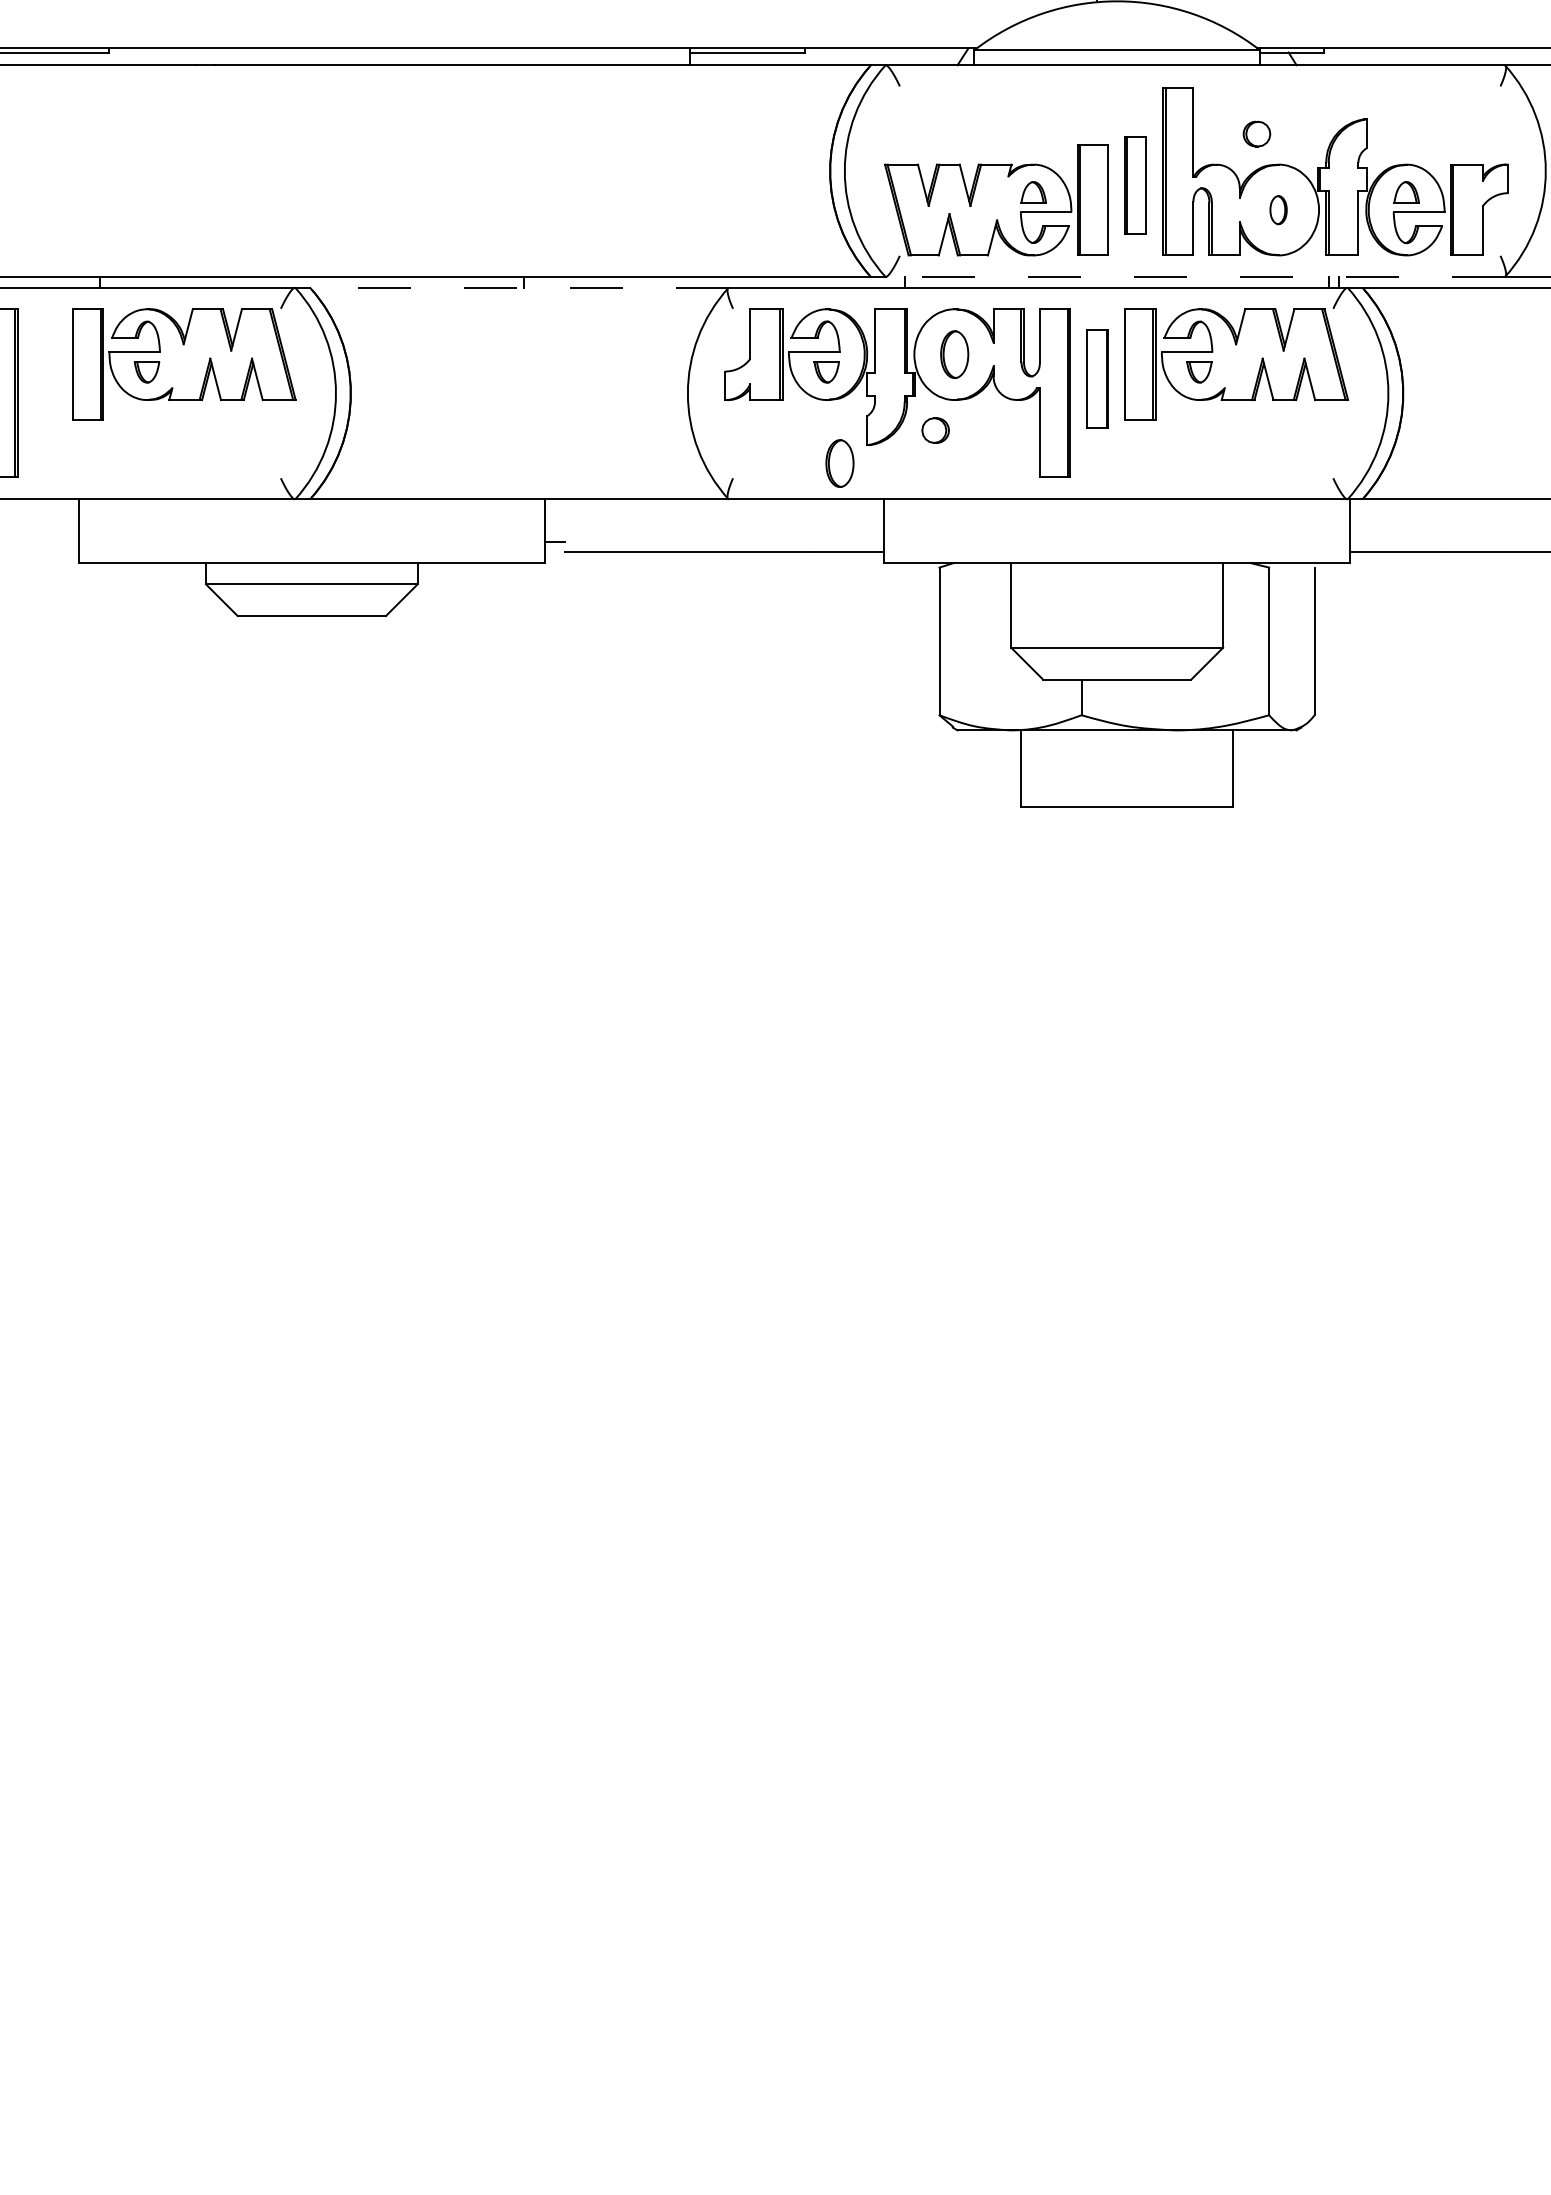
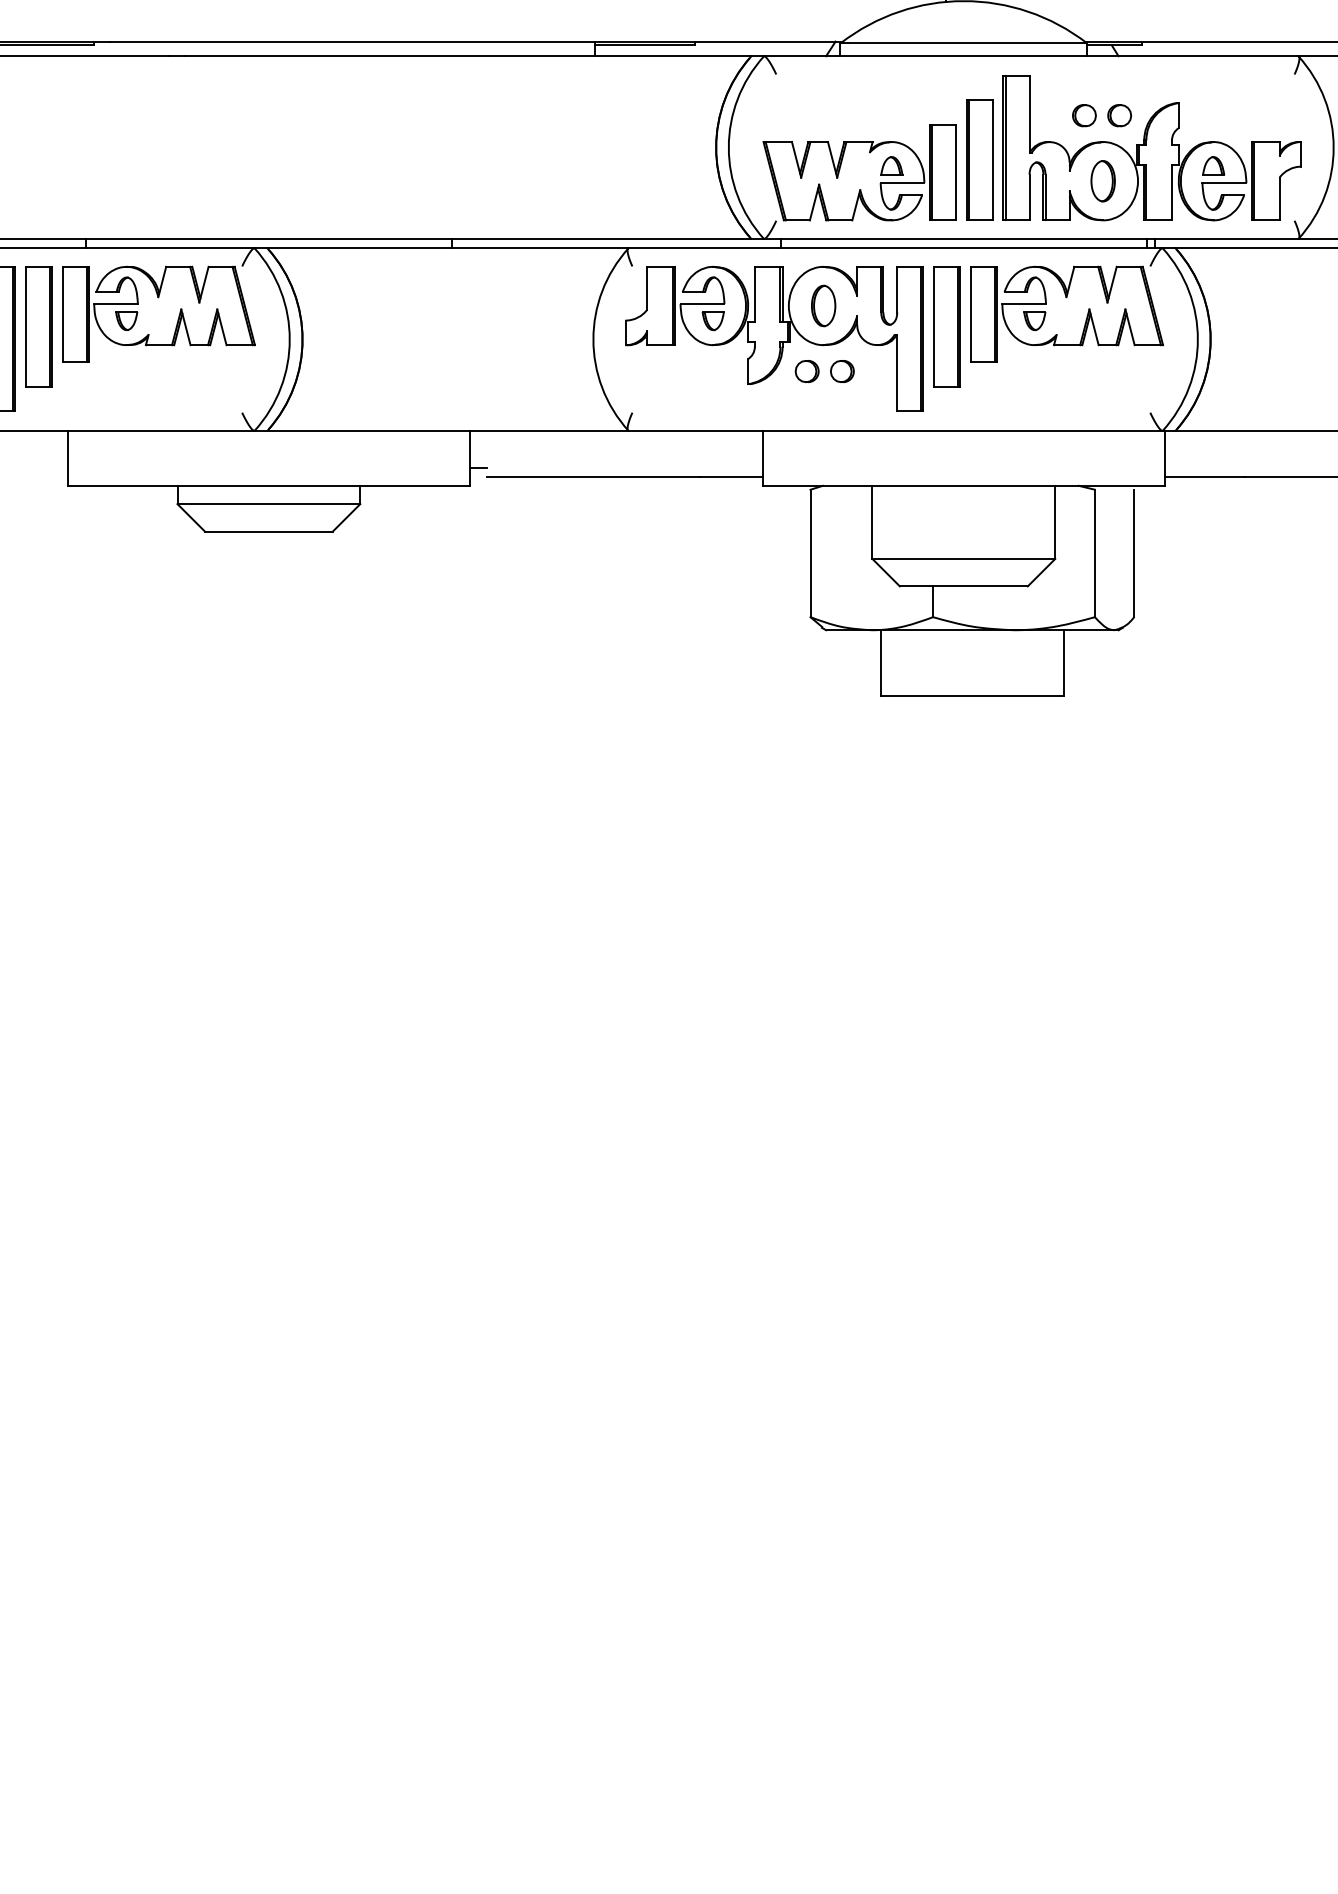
part: (1297, 133) -> (1119, 115), added
part: (1135, 184) -> (979, 159), size x1.43
part: (1277, 210) -> (1102, 181), size x1.67
line: (1194, 277) -> (1030, 239), dashed -> solid
line: (518, 288) -> (447, 248), dashed -> solid
part: (44, 378) -> (38, 326), added
part: (1097, 378) -> (946, 326), size x1.43
part: (976, 430) -> (842, 371), added
part: (839, 463) -> (724, 399), removed

